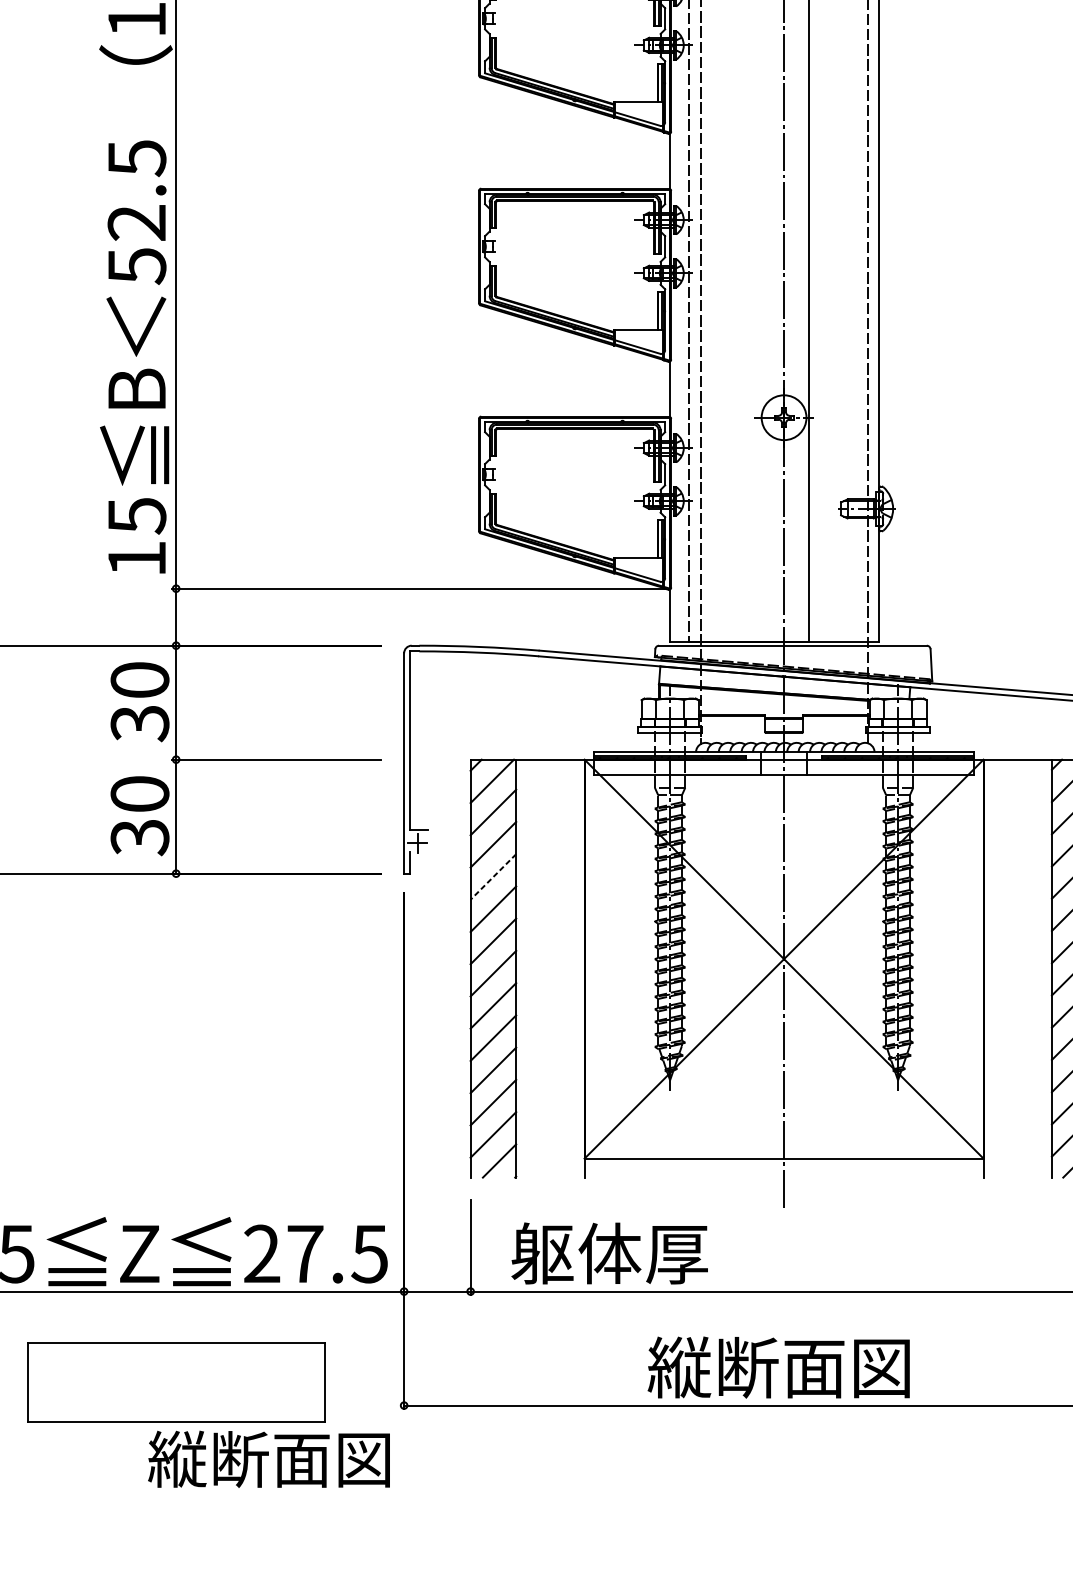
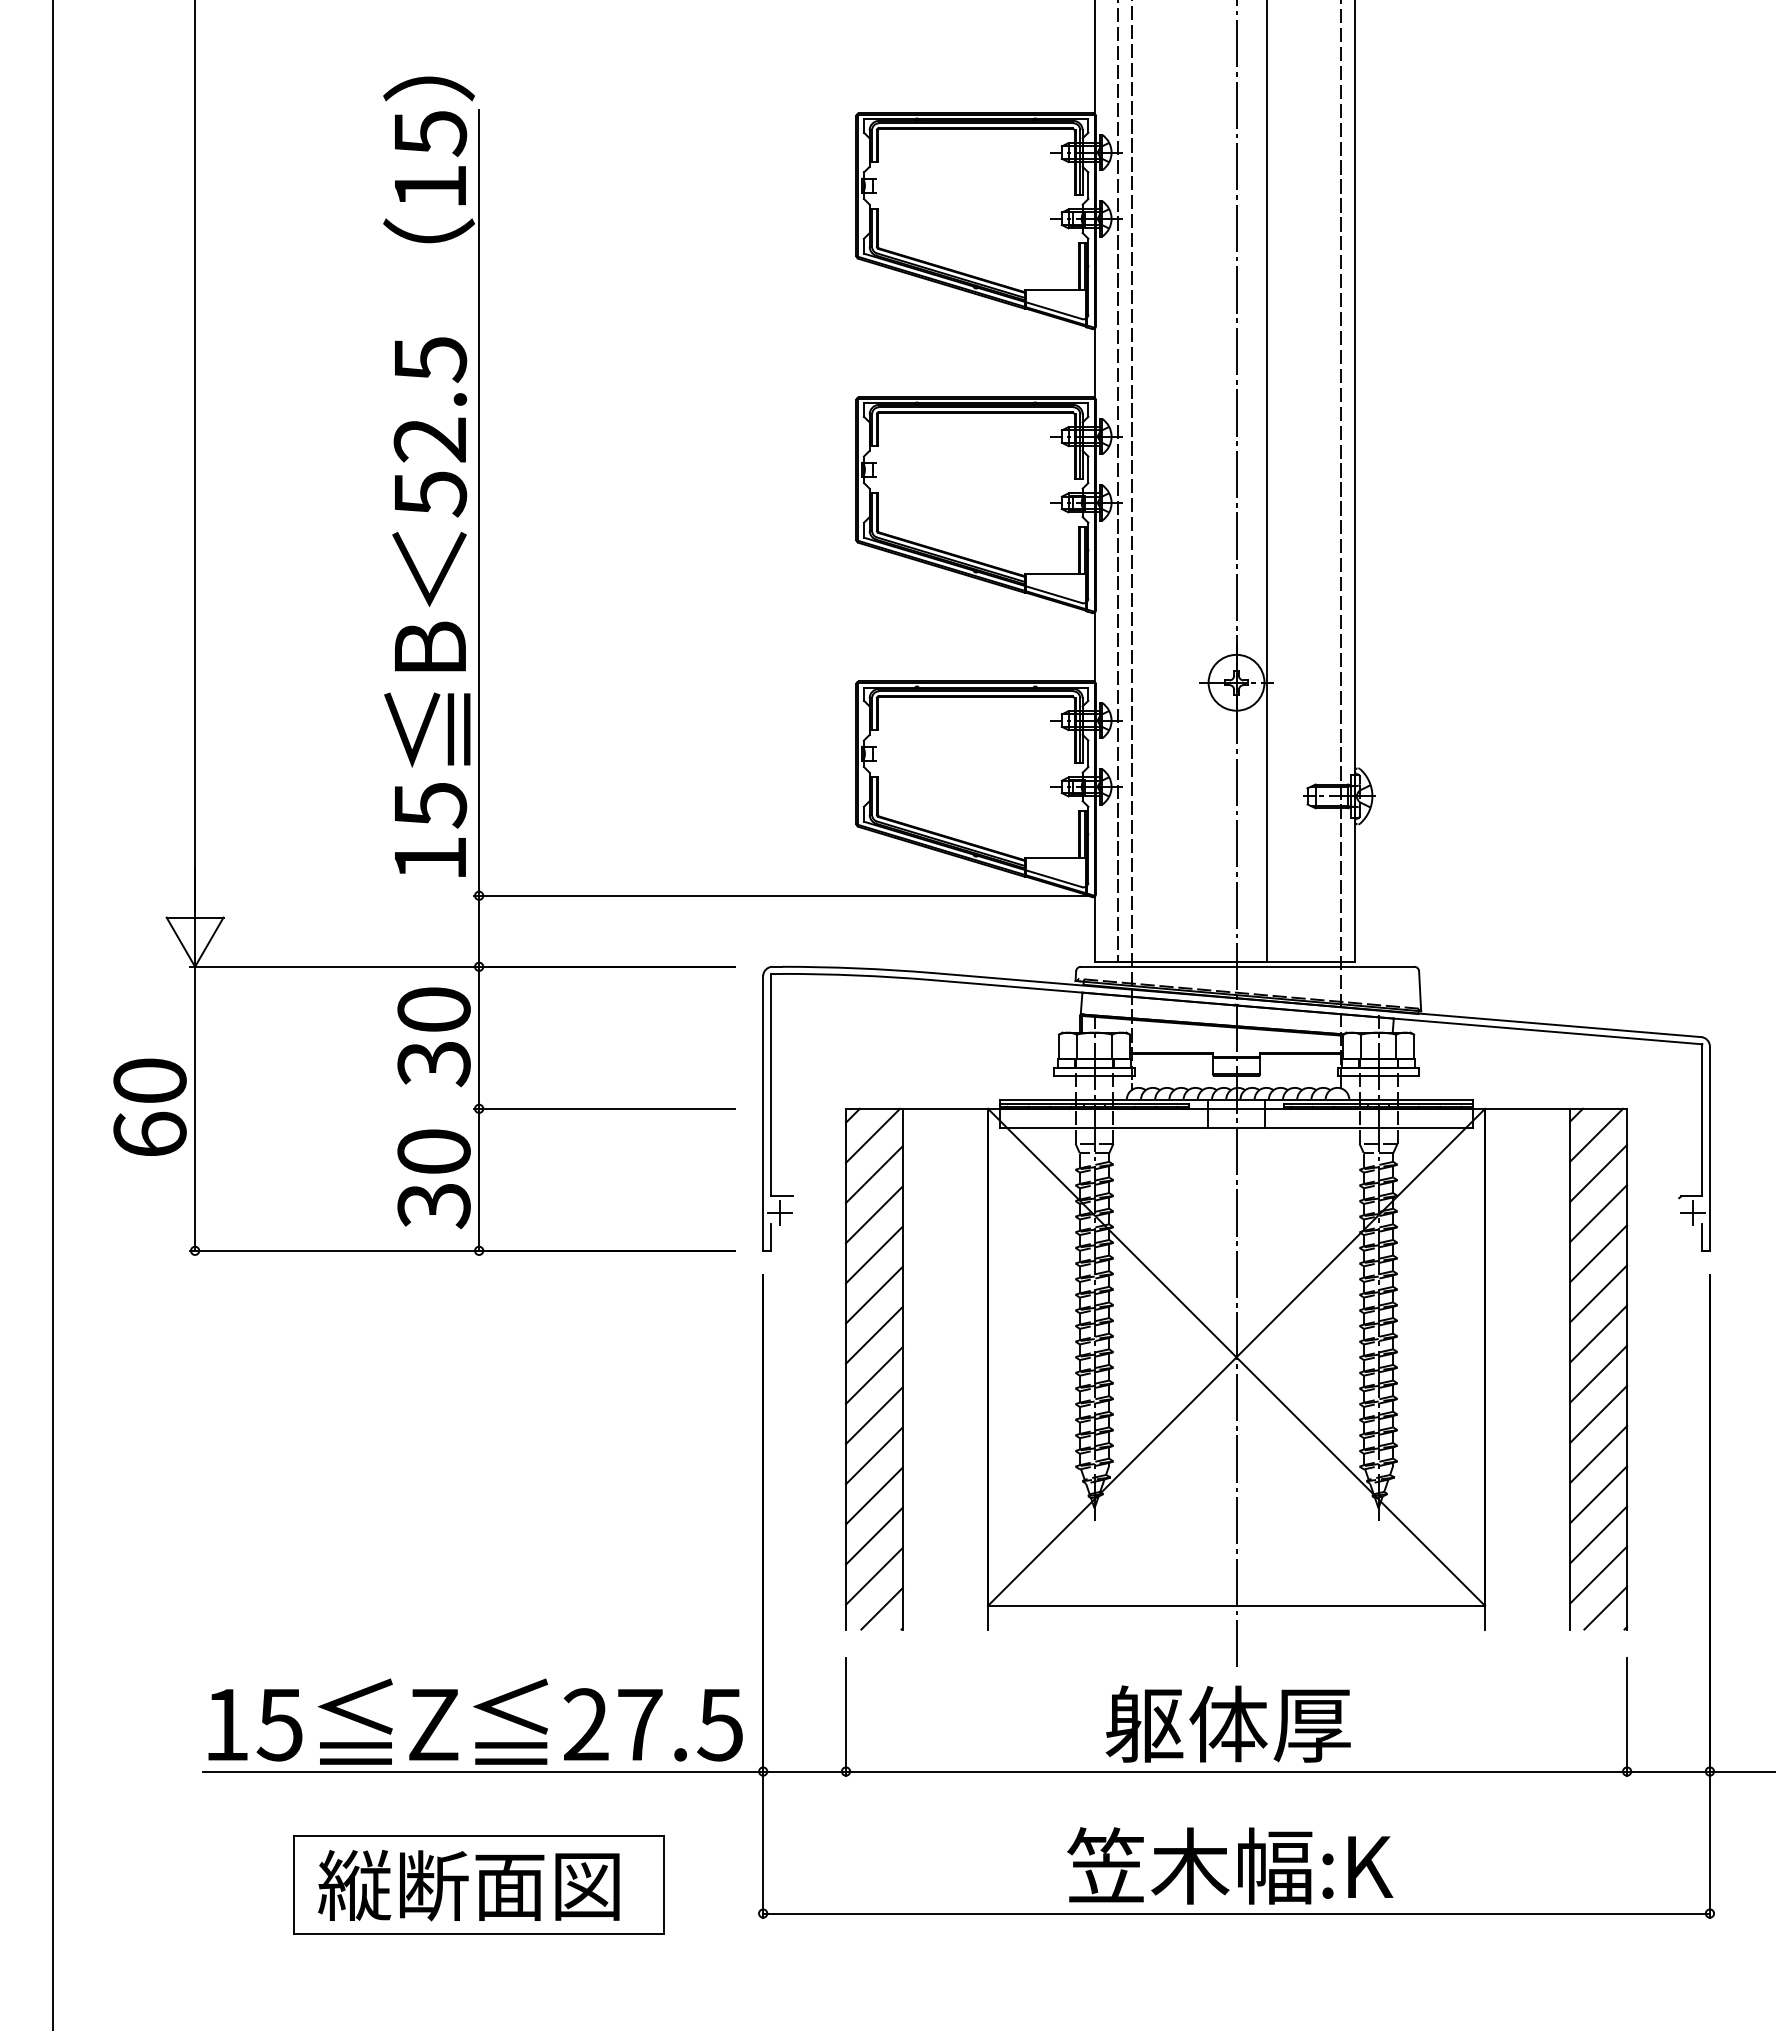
line: (493, 877) -> (874, 1255), dashed -> solid
text: (609, 1253) -> (1227, 1723), moved
text: (778, 1367) -> (1229, 1866), 縦断面図 -> 笠木幅:K
text: (268, 1459) -> (468, 1885), moved

